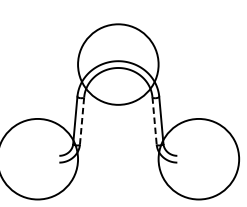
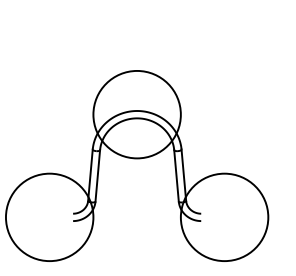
line: (81, 120) -> (97, 175), dashed -> solid
line: (154, 120) -> (176, 175), dashed -> solid

